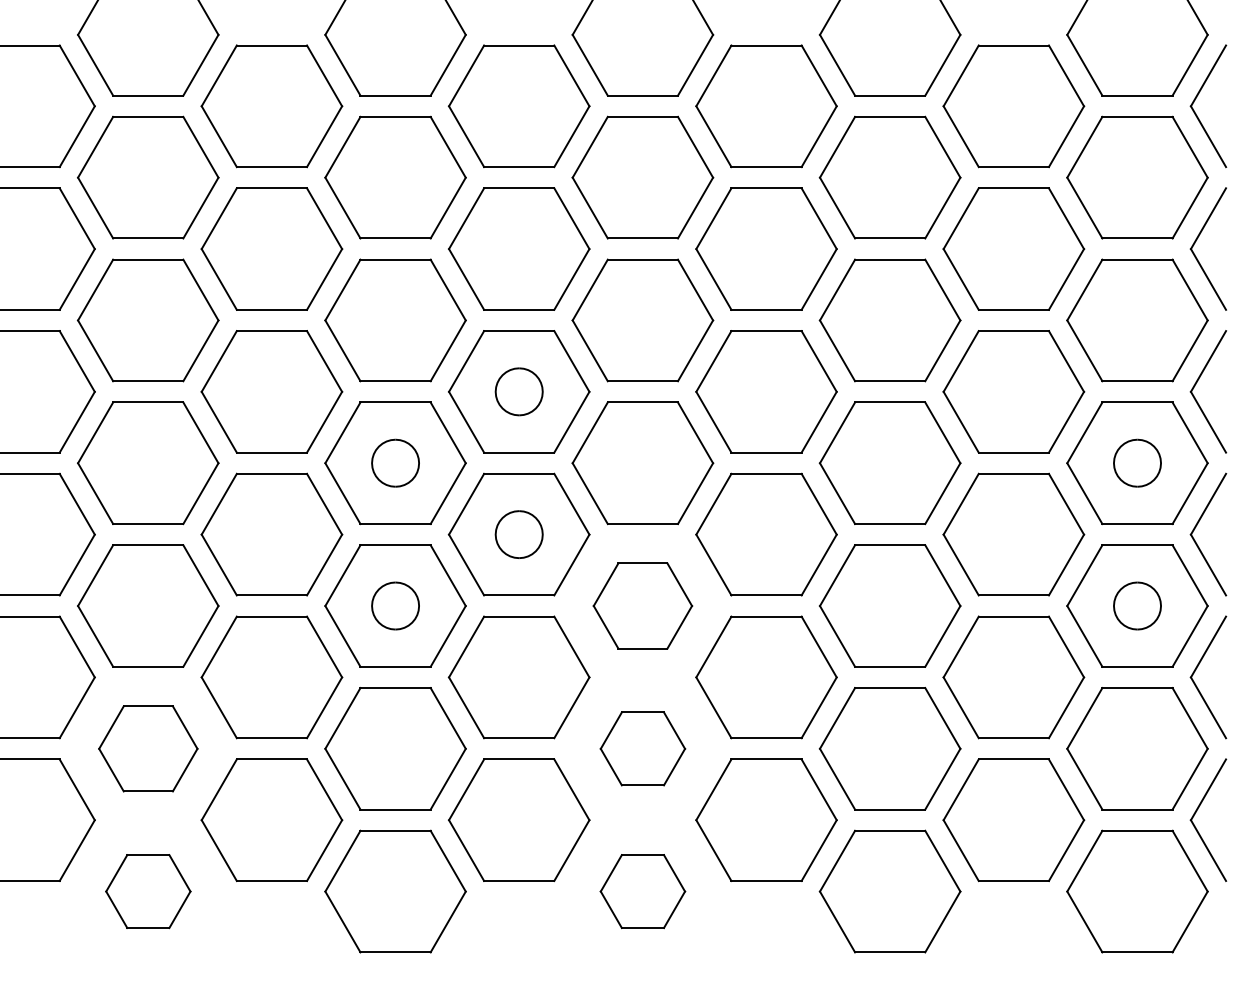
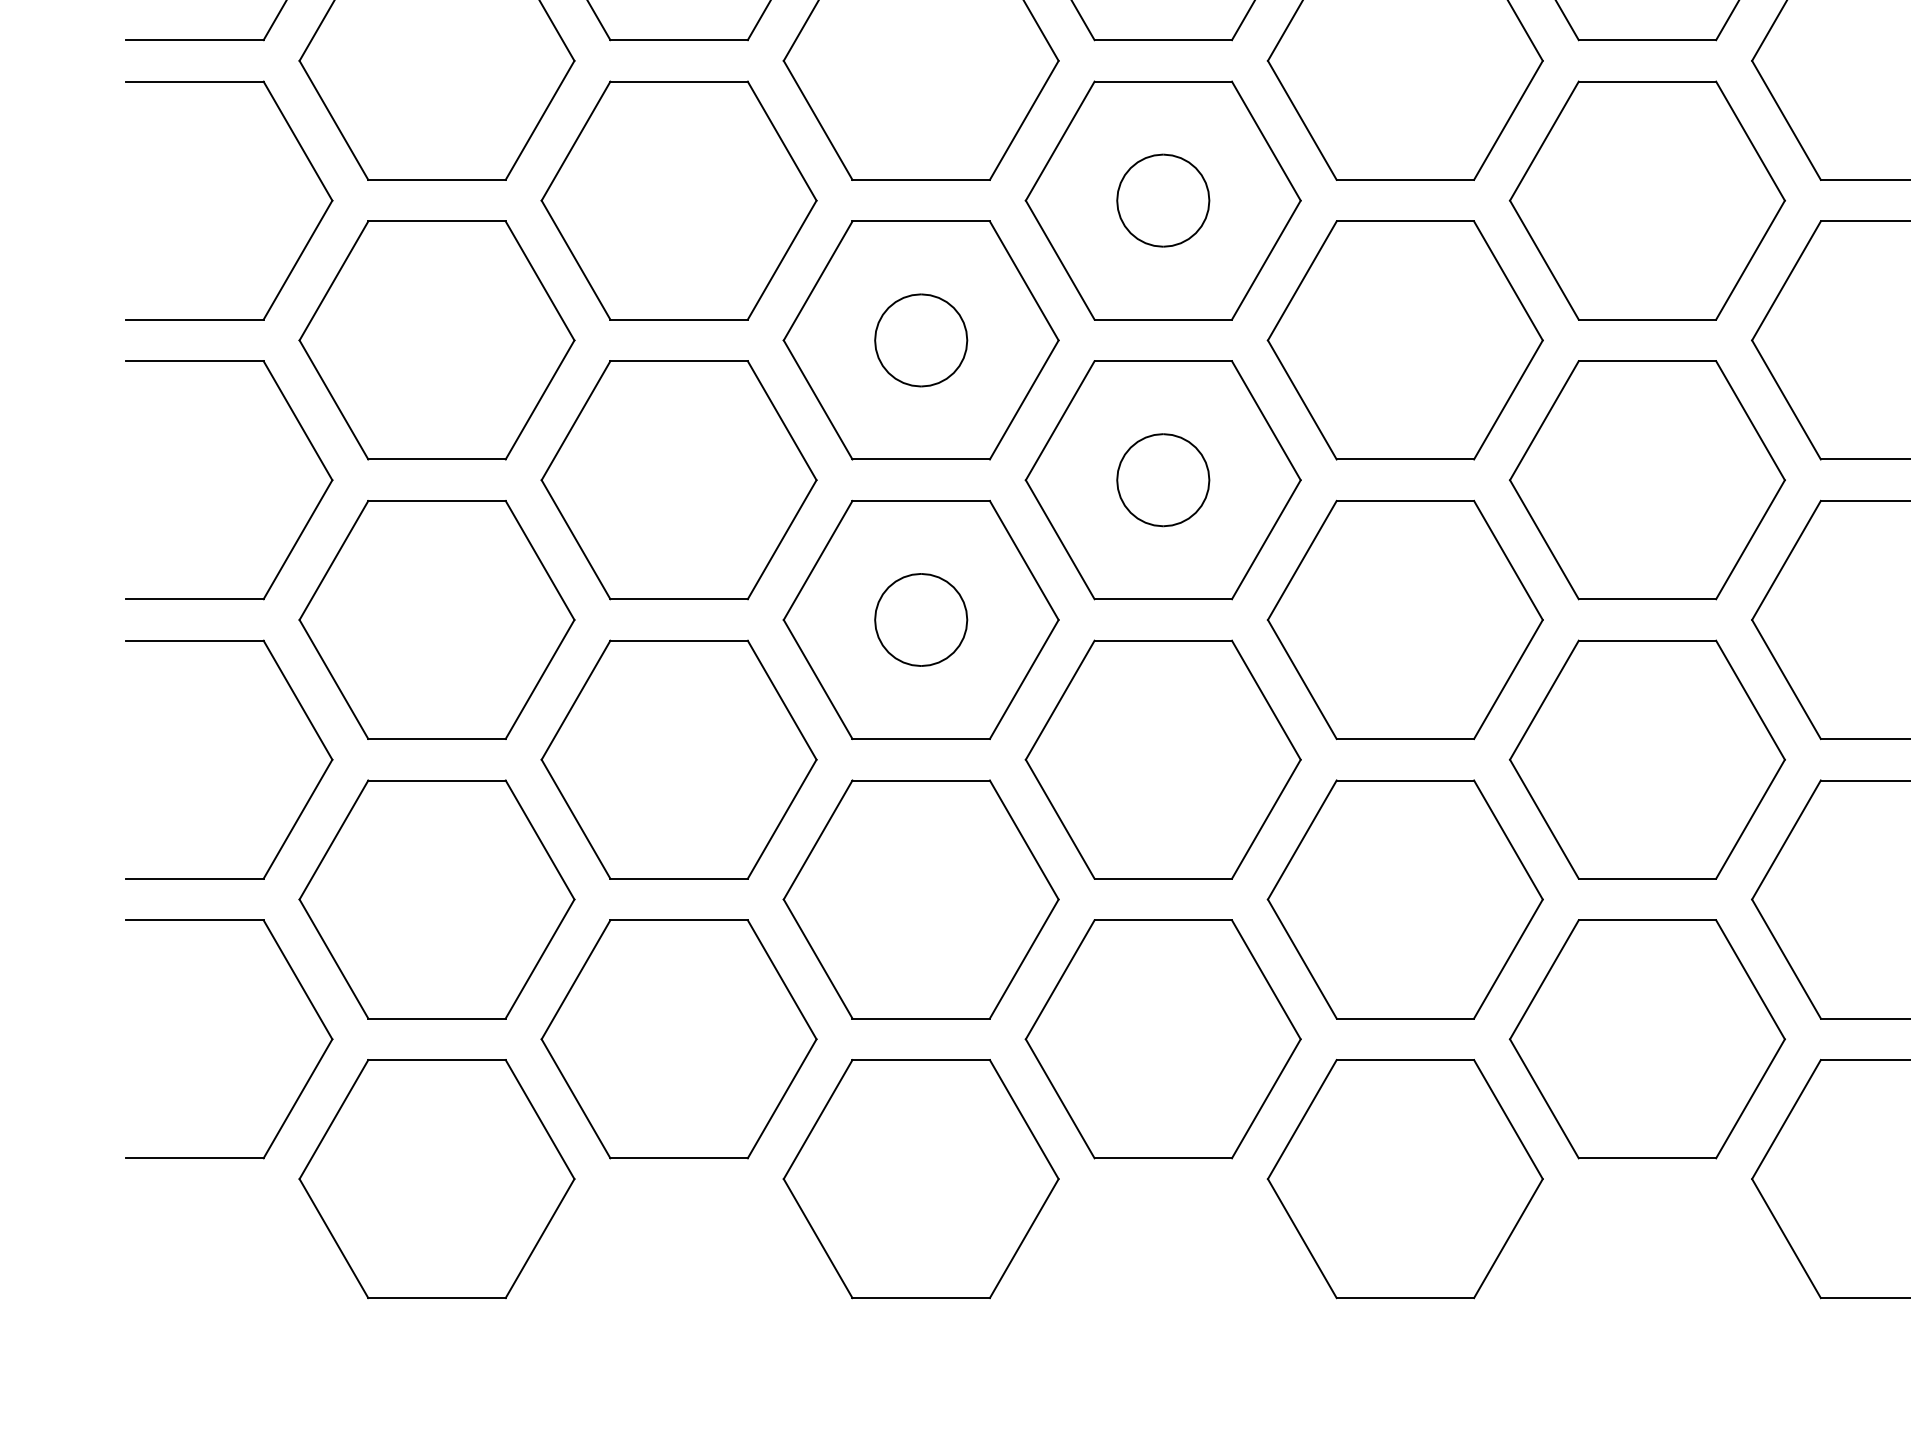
part: (642, 605) -> (1404, 618), size x1.43
part: (148, 748) -> (437, 898), size x1.43
part: (642, 748) -> (1404, 898), size x1.67
part: (148, 891) -> (437, 1178), size x1.67
part: (642, 891) -> (1404, 1178), size x1.67

